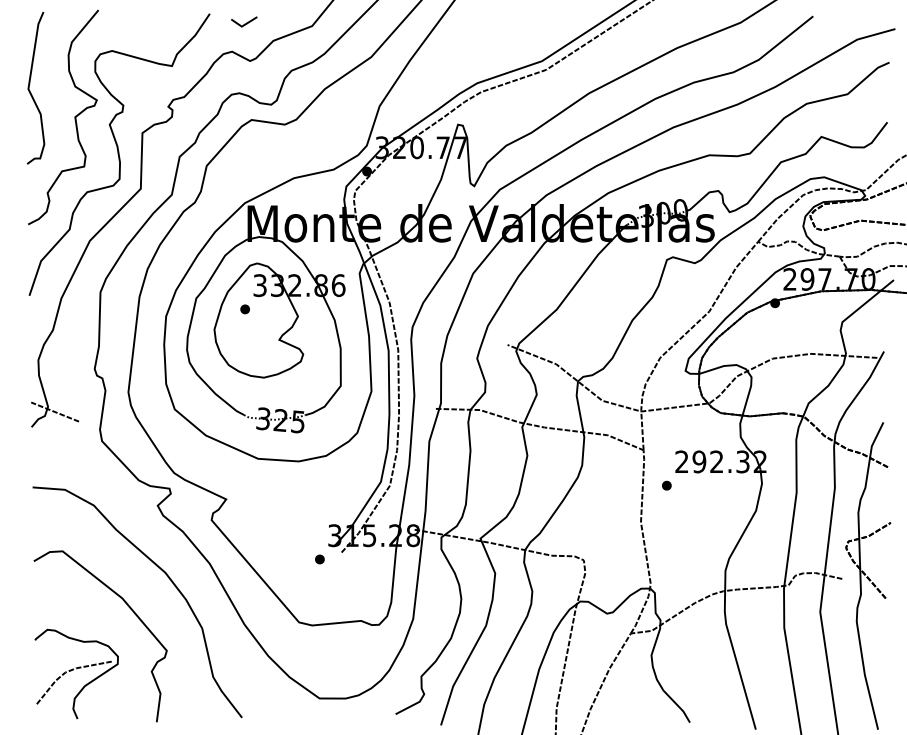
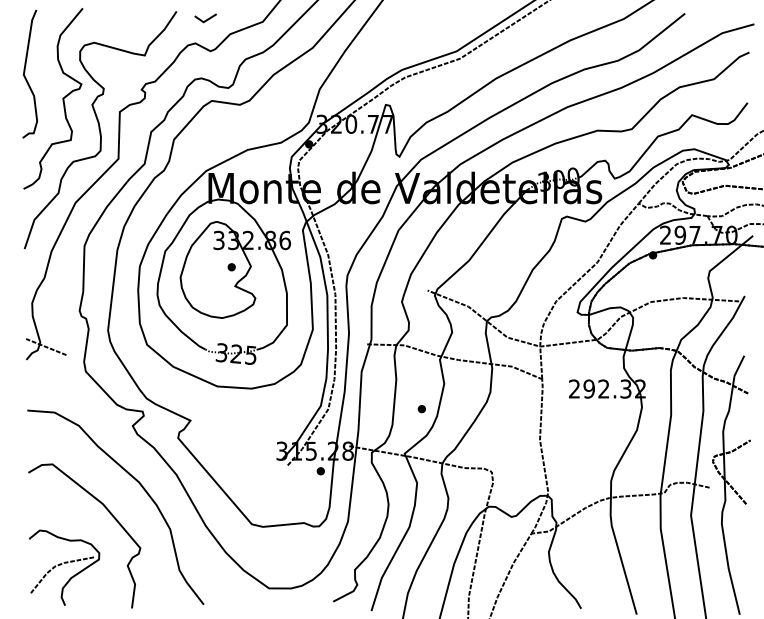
part: (244, 309) -> (231, 267), moved
part: (666, 485) -> (421, 408), moved
part: (319, 559) -> (320, 471), moved

